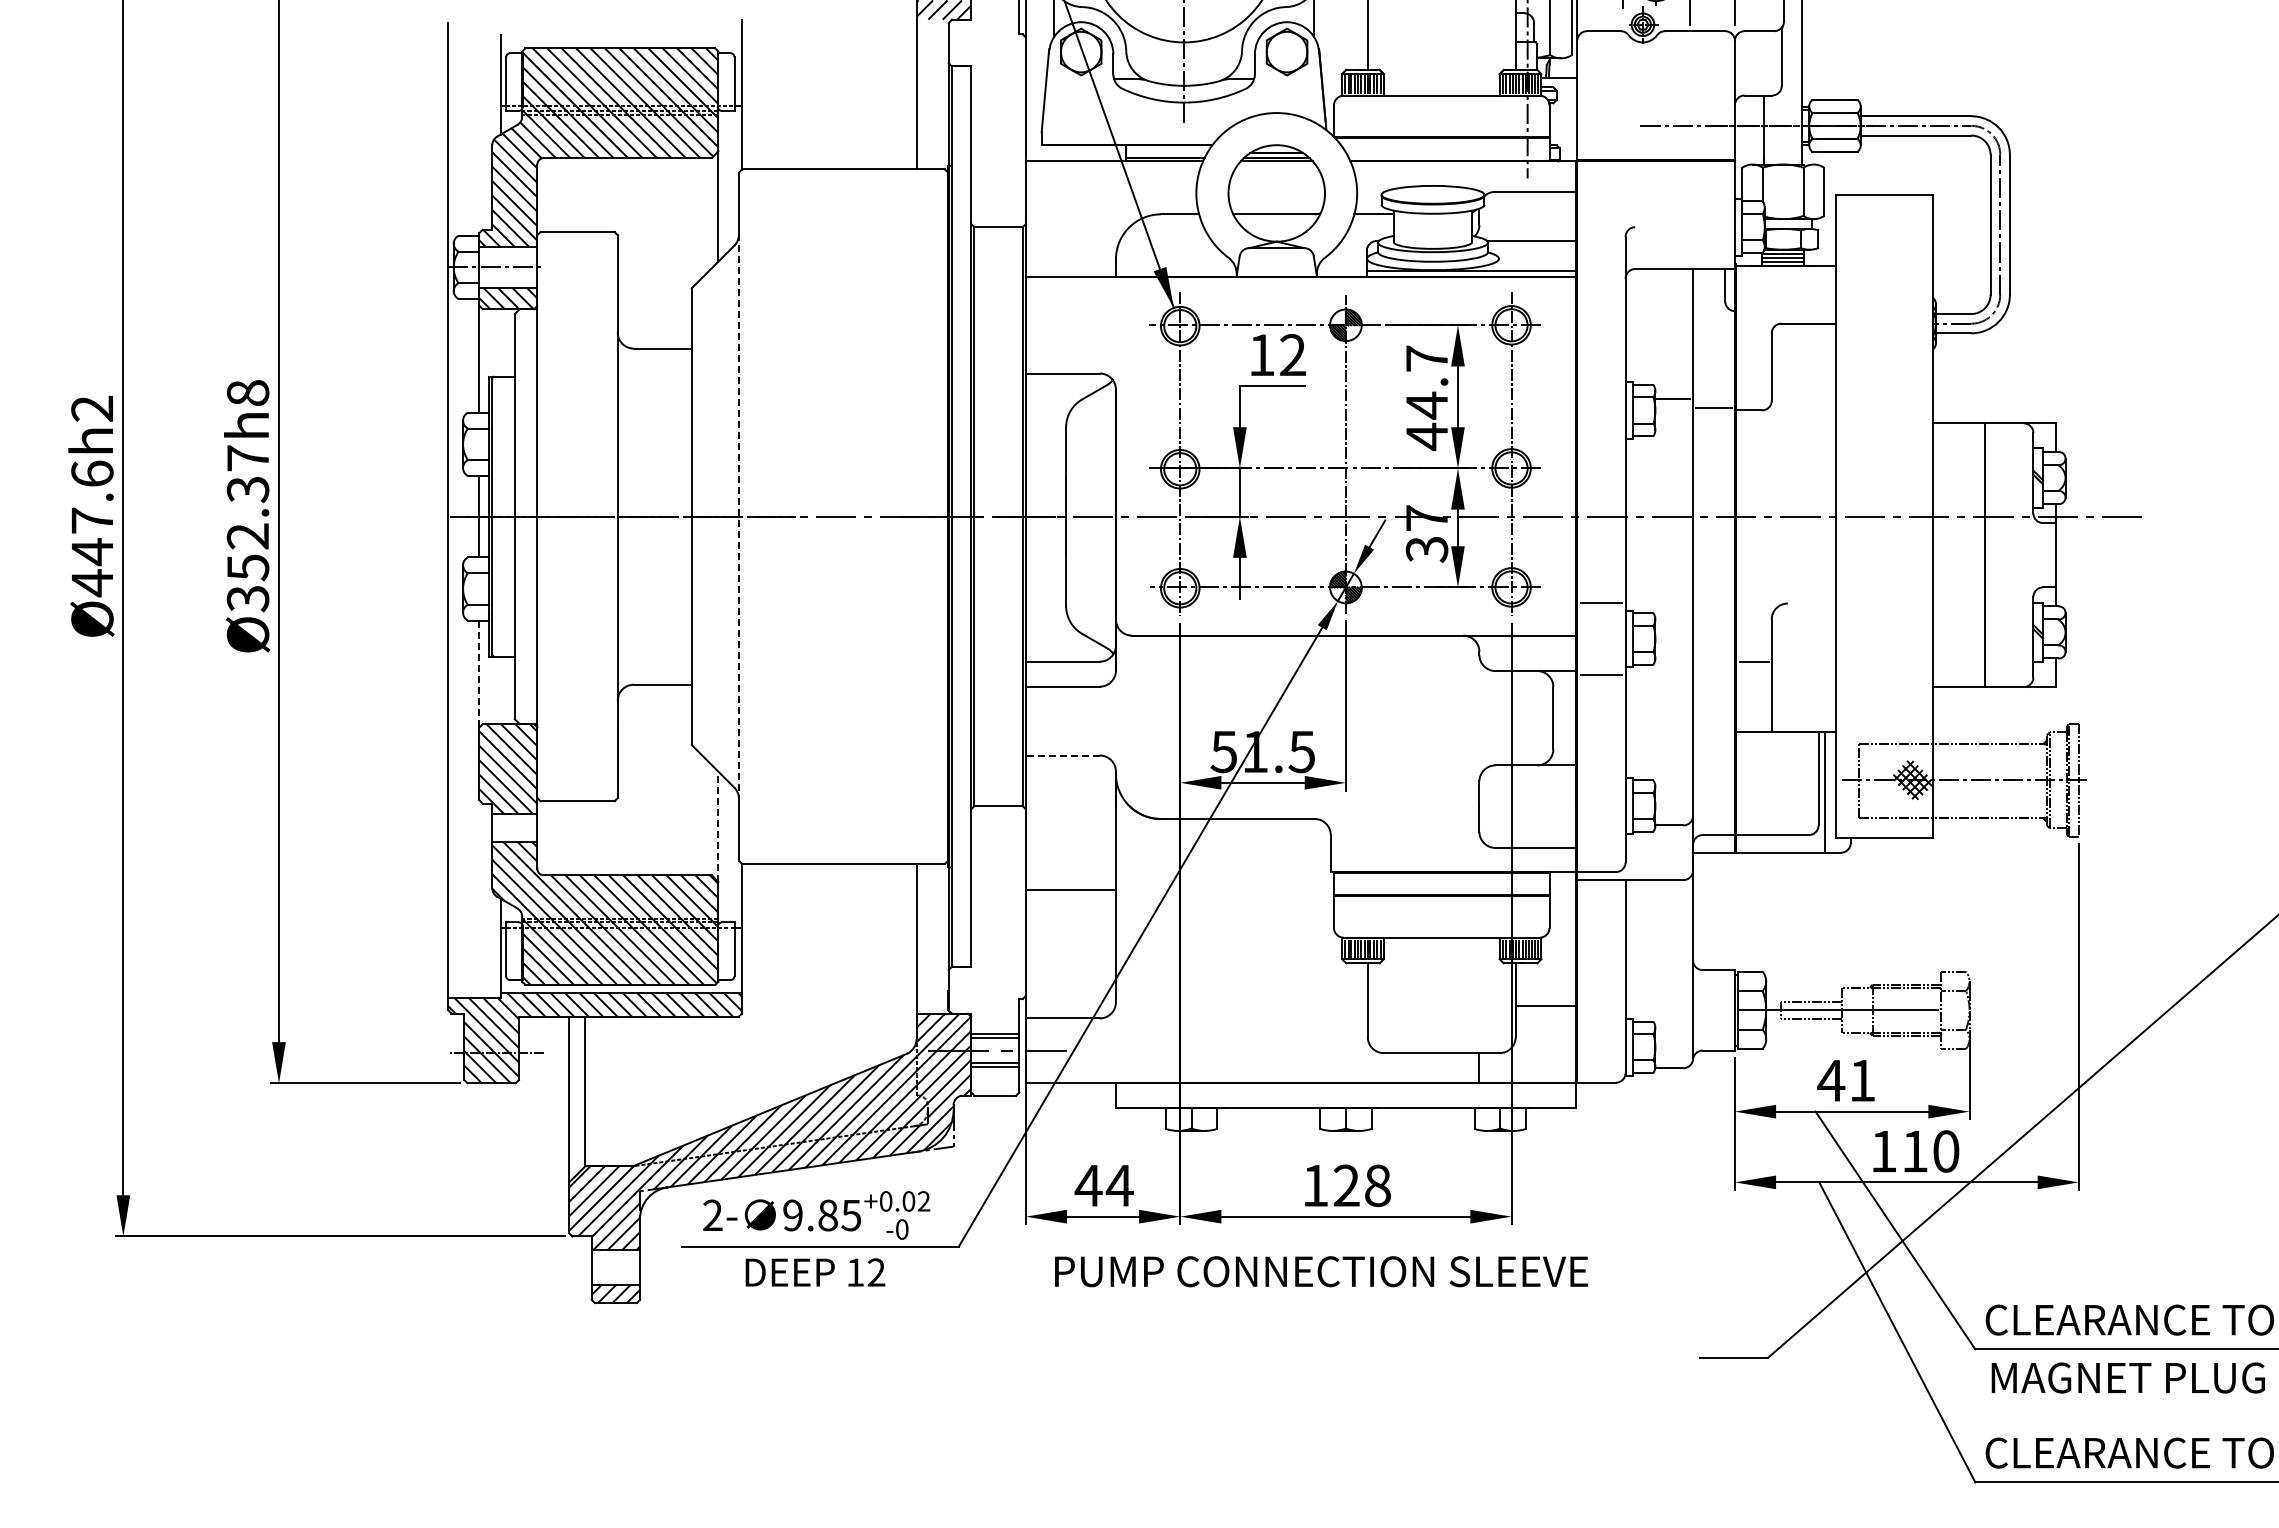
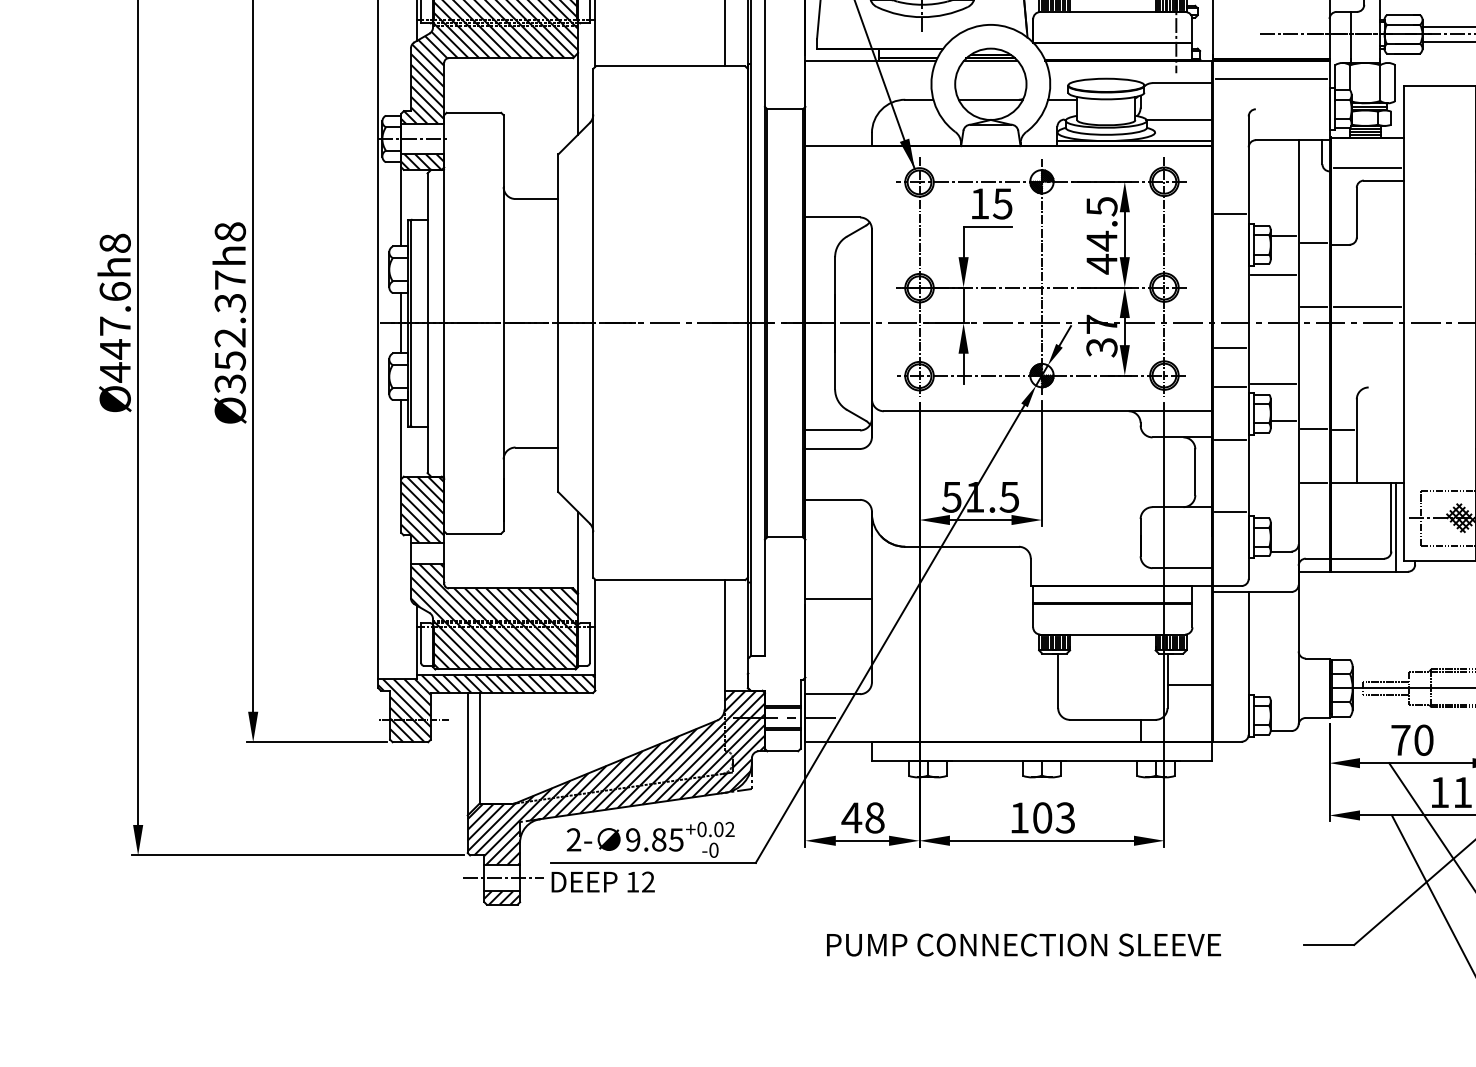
line: (1656, 185) -> (1271, 78), added
line: (1788, 223) -> (1369, 106), added
line: (1786, 306) -> (1367, 167), added
text: (1292, 355) -> (1002, 204), 12 -> 15
text: (1427, 358) -> (1102, 206), 44.7 -> 44.5
line: (1601, 368) -> (1230, 213), added
text: (92, 408) -> (115, 243), Ø447.6h2 -> Ø447.6h8
line: (1658, 451) -> (1273, 275), added
line: (1713, 494) -> (1313, 306), added
line: (1786, 494) -> (1367, 306), added
line: (739, 517) -> (593, 323), dashed -> solid
line: (1601, 549) -> (1230, 347), added
line: (1658, 599) -> (1273, 384), added
line: (1672, 648) -> (1283, 420), added
line: (1713, 659) -> (1313, 428), added
line: (479, 674) -> (401, 439), dashed -> solid
line: (1713, 732) -> (1313, 482), added
line: (1062, 755) -> (832, 499), dashed -> solid
line: (1601, 772) -> (1230, 512), added
line: (718, 826) -> (578, 552), dashed -> solid
text: (1846, 1080) -> (1412, 740), 41 -> 70
text: (1119, 1185) -> (874, 817), 44 -> 48
text: (1361, 1185) -> (1053, 817), 128 -> 103
line: (617, 1267) -> (503, 878), added
text: (1321, 1271) -> (1023, 944), moved
text: (815, 1272) -> (603, 882), moved

